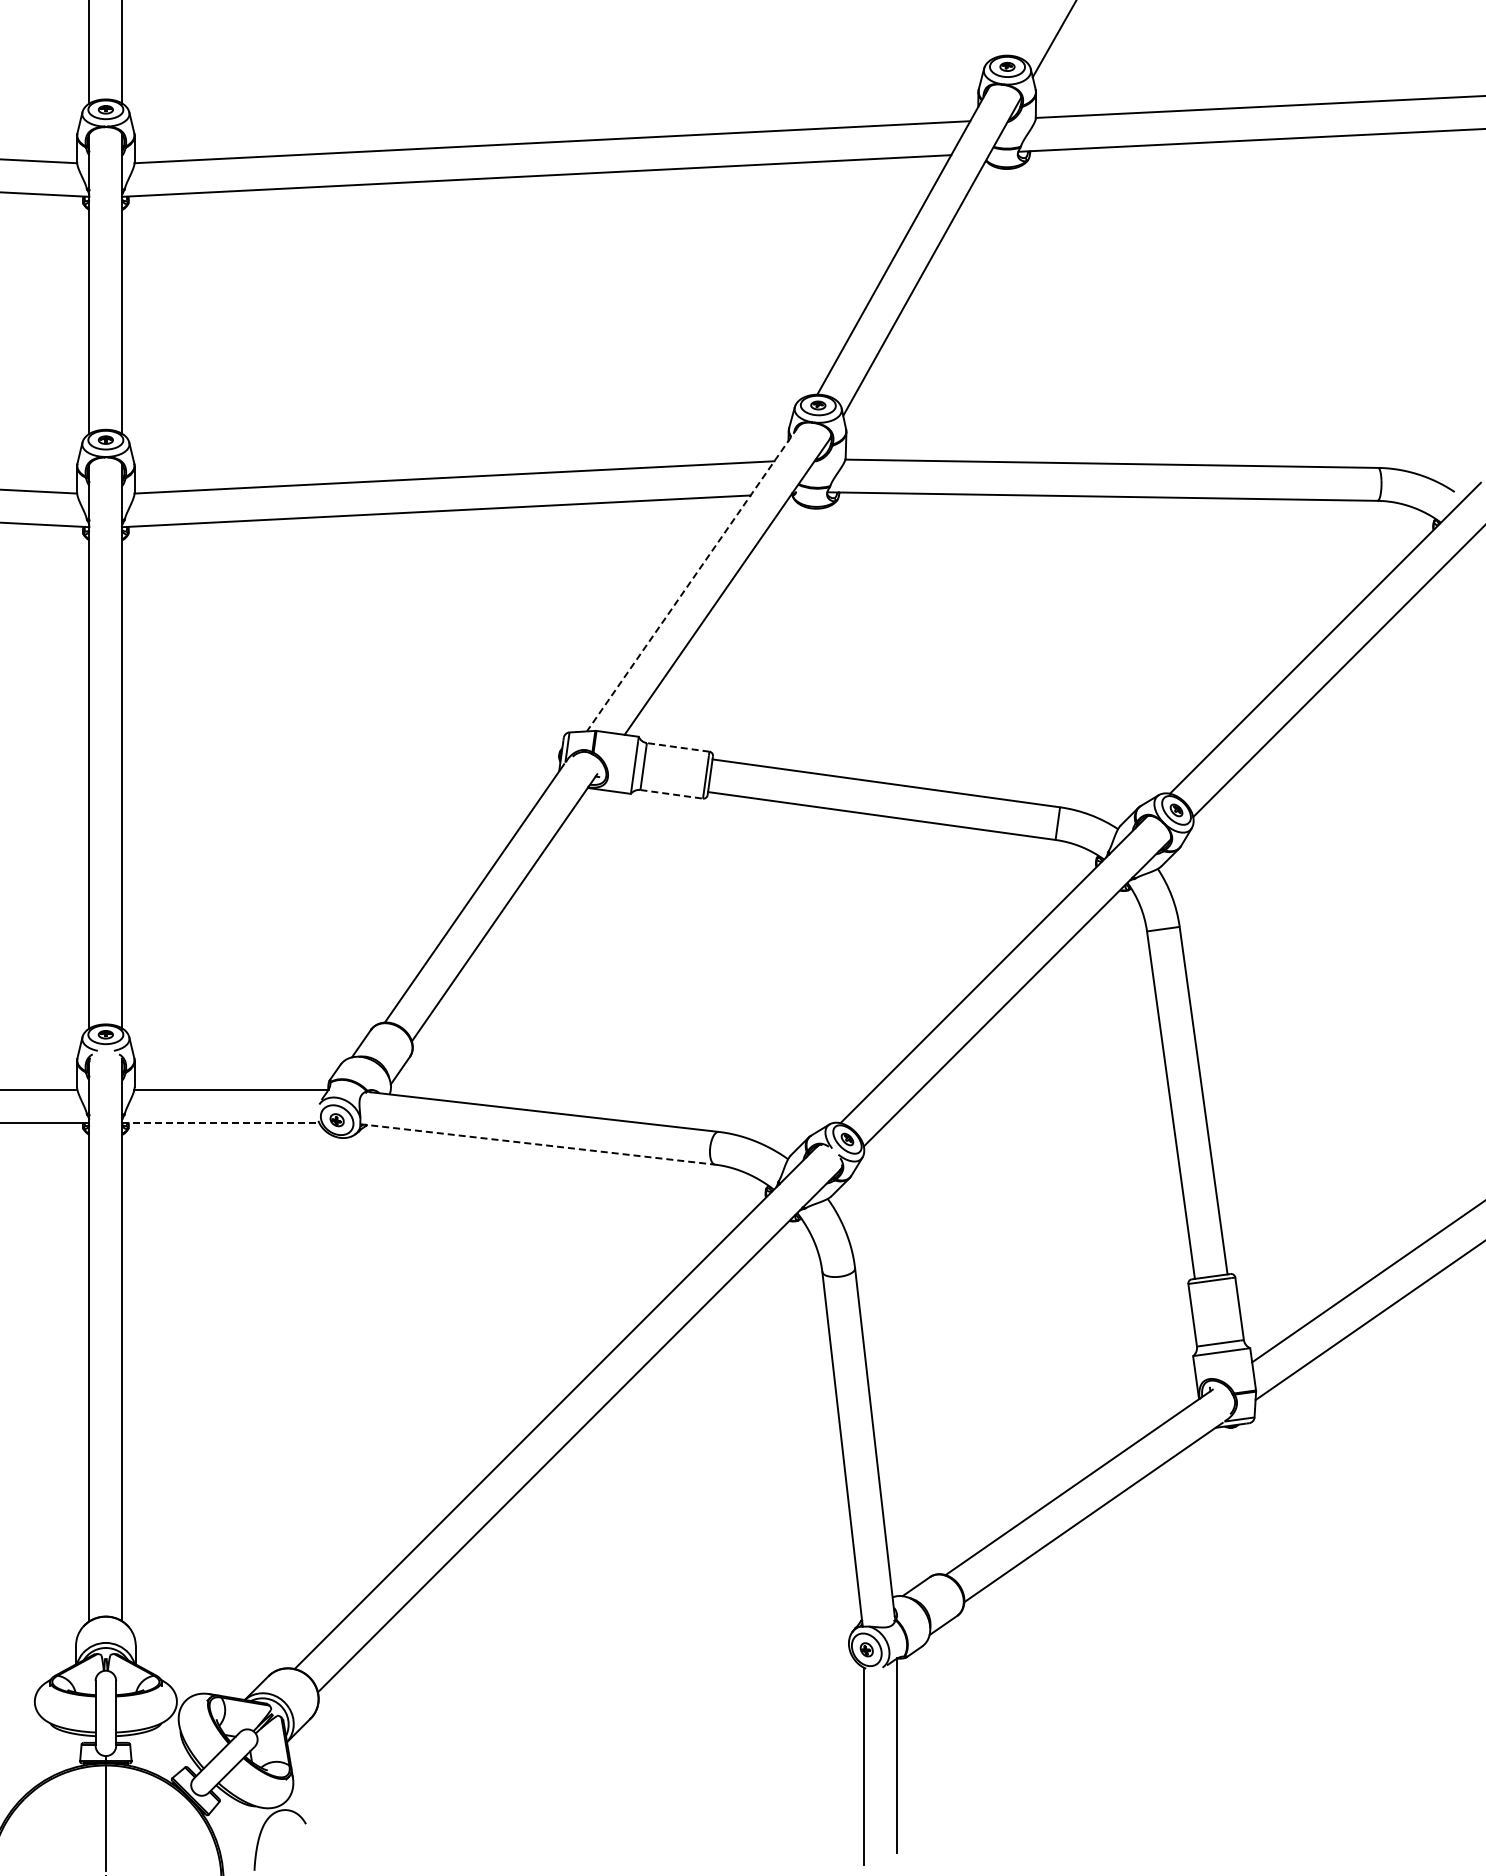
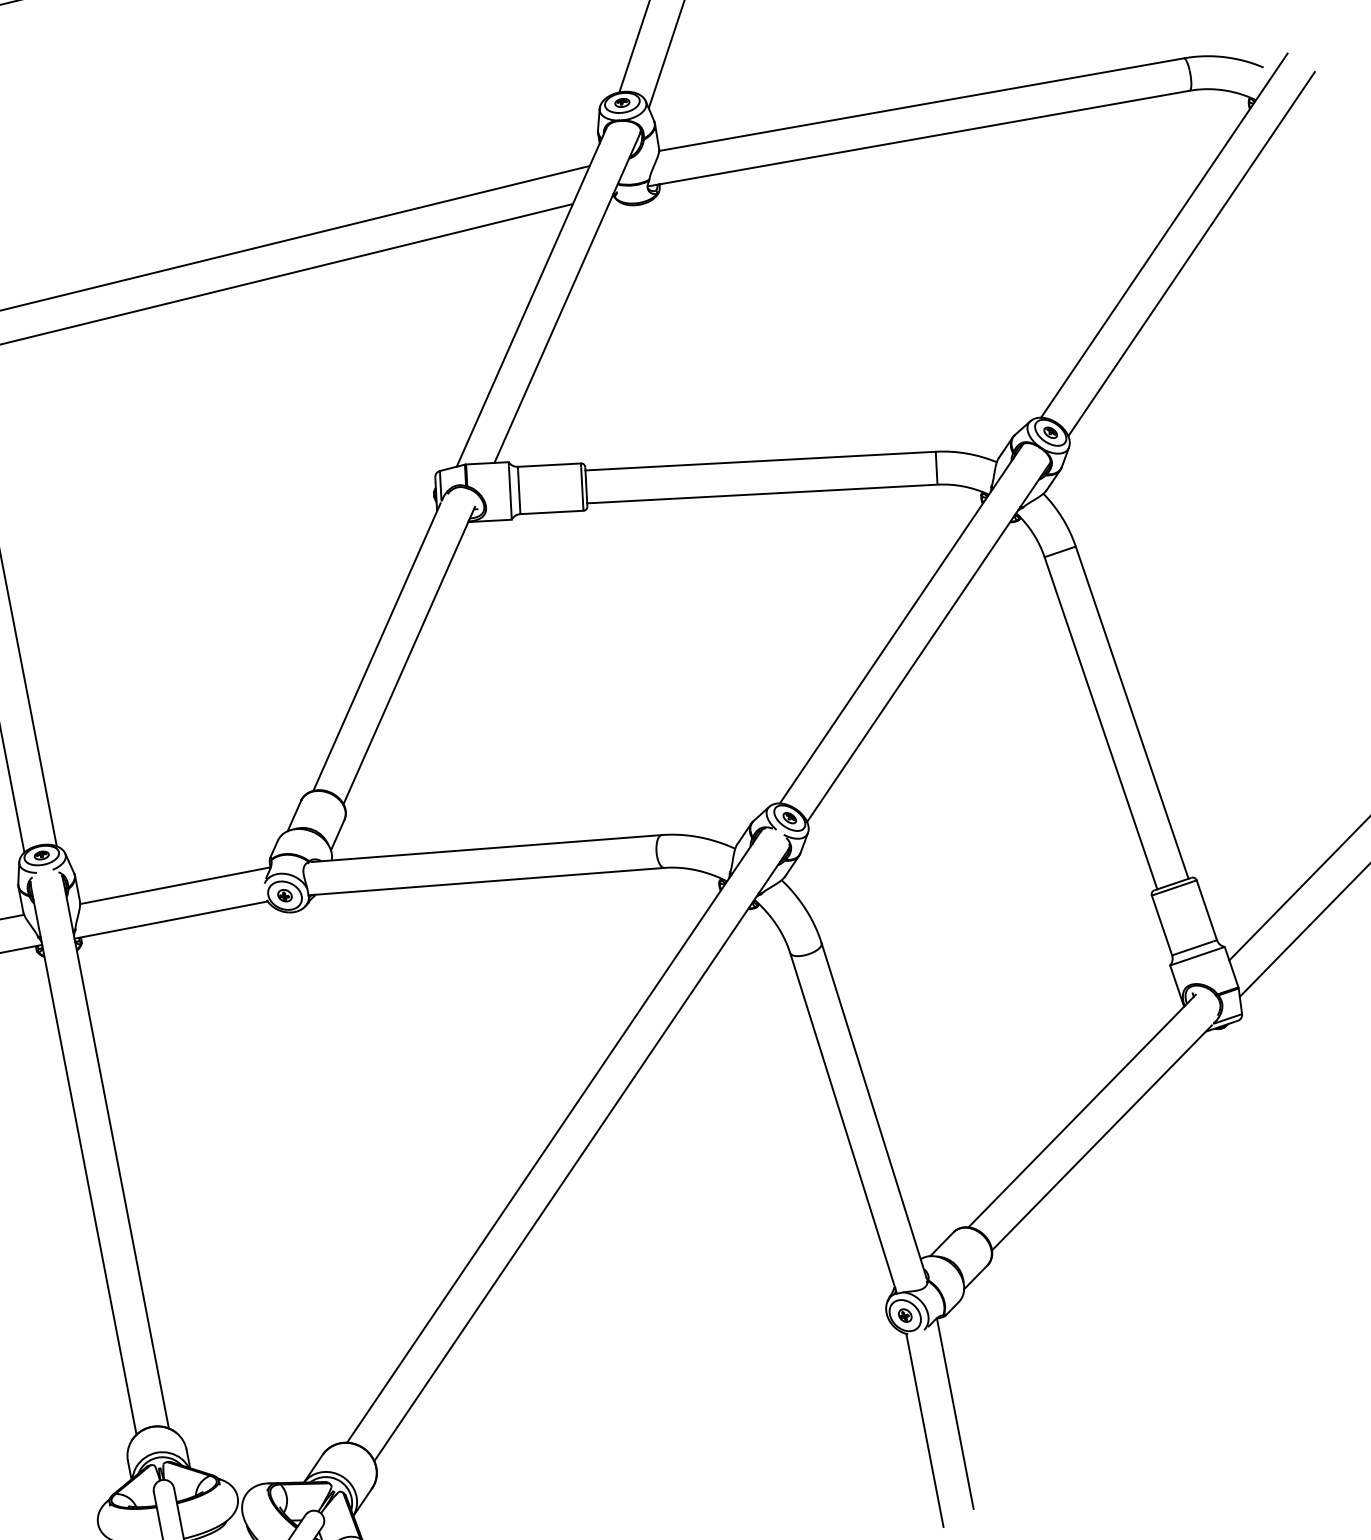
line: (692, 579) -> (531, 297), dashed -> solid
line: (678, 747) -> (549, 465), dashed -> solid
line: (671, 794) -> (551, 512), dashed -> solid
line: (221, 1122) -> (171, 919), dashed -> solid
line: (538, 1144) -> (487, 881), dashed -> solid

